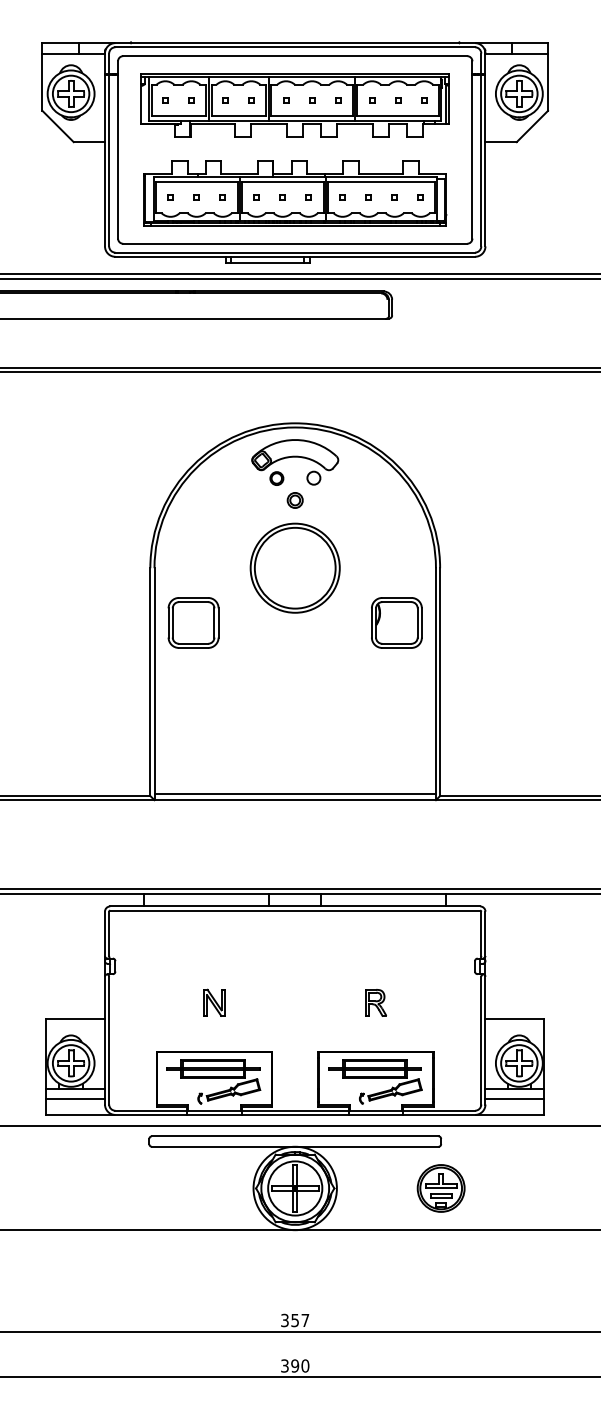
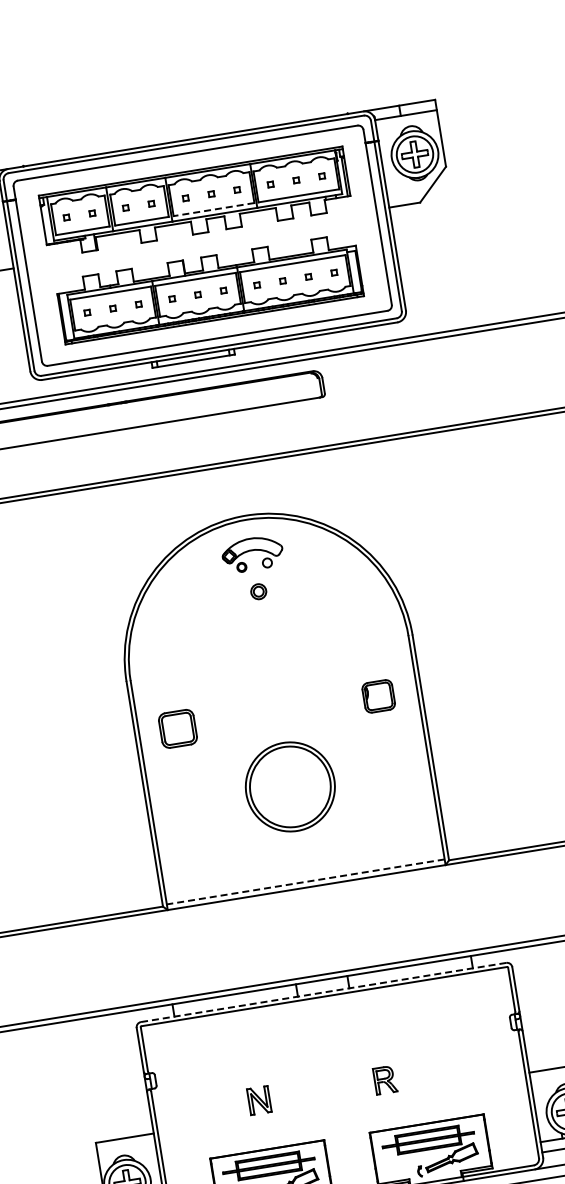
line: (312, 116) -> (214, 209), solid -> dashed
part: (295, 462) -> (252, 554), size x0.7
part: (294, 567) -> (289, 786), moved
part: (193, 622) -> (177, 728), size x0.7
part: (396, 622) -> (378, 696), size x0.6
line: (295, 794) -> (306, 881), solid -> dashed
line: (294, 906) -> (322, 992), solid -> dashed
part: (375, 1002) -> (384, 1079), moved

